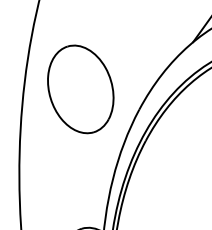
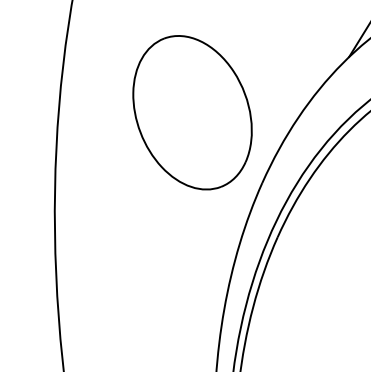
part: (80, 89) -> (192, 112), moved

